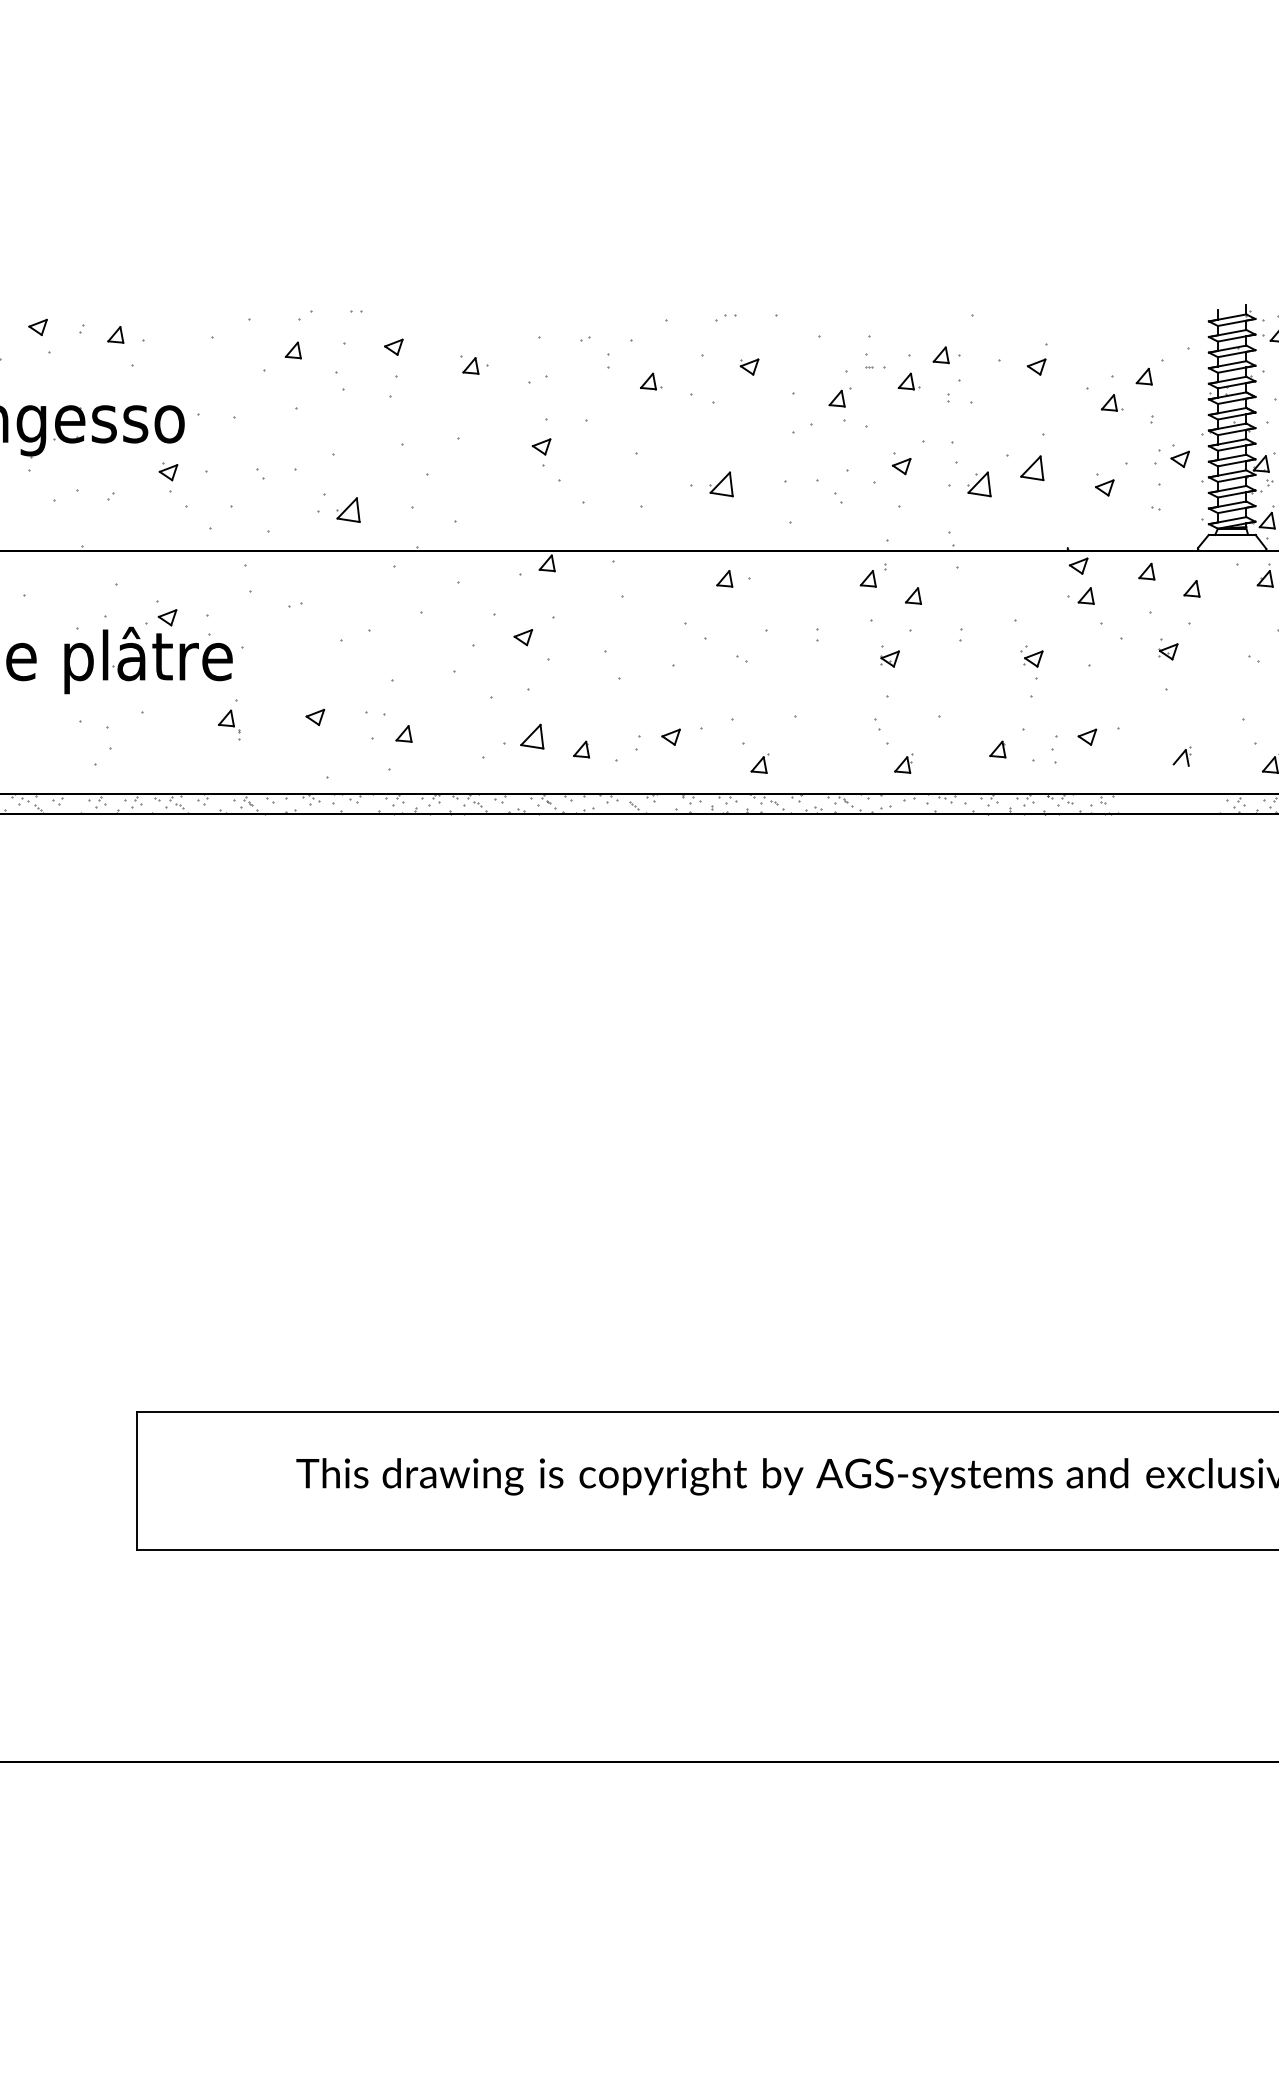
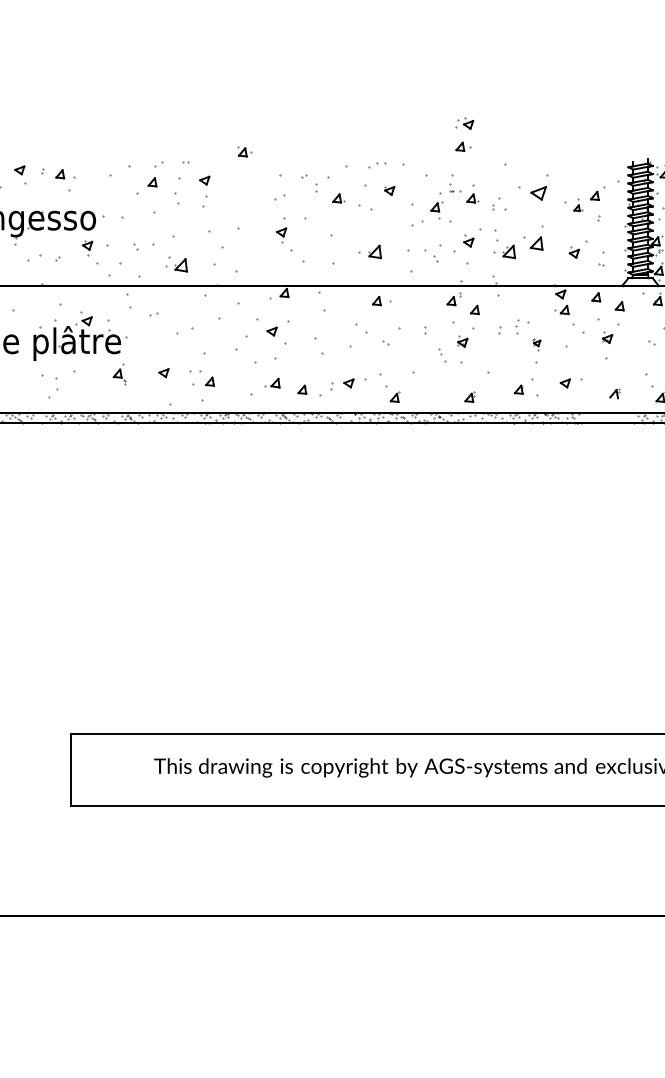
part: (726, 318) -> (377, 165), size x1.6
part: (947, 354) -> (463, 146), moved
part: (1037, 358) -> (539, 186), size x1.6
part: (474, 364) -> (244, 151), moved
part: (1110, 393) -> (577, 204), size x0.7
part: (1172, 456) -> (464, 123), moved
part: (1031, 662) -> (536, 344), size x0.7
part: (881, 731) -> (442, 355), moved
part: (524, 737) -> (272, 383), size x0.7
part: (1054, 748) -> (517, 326), moved

